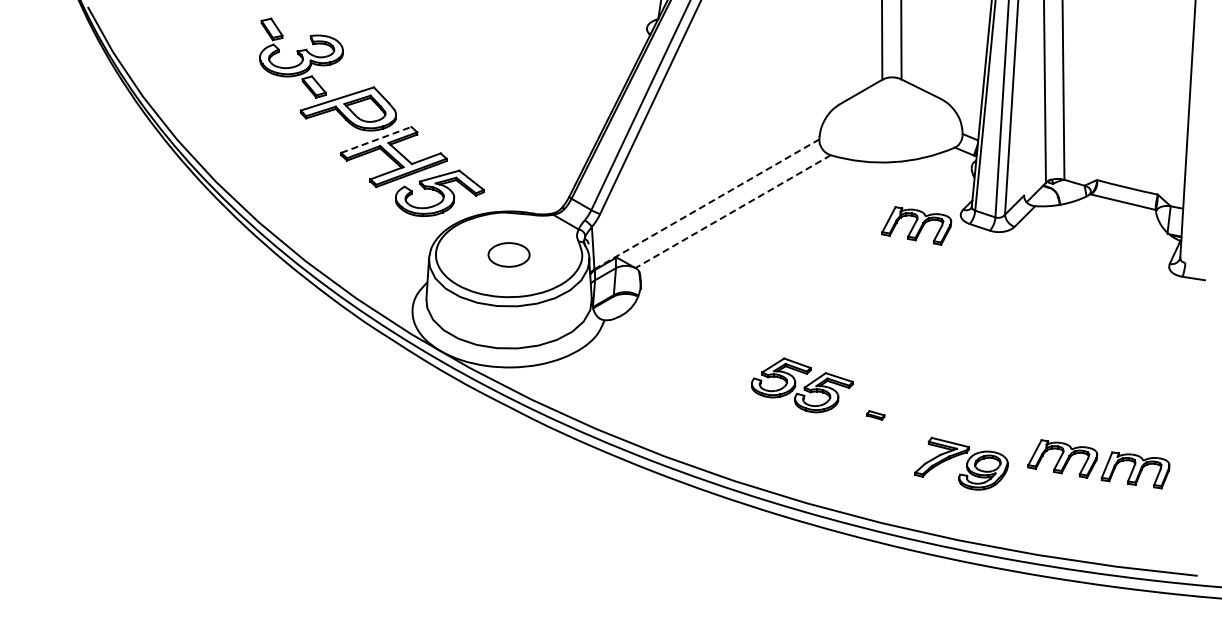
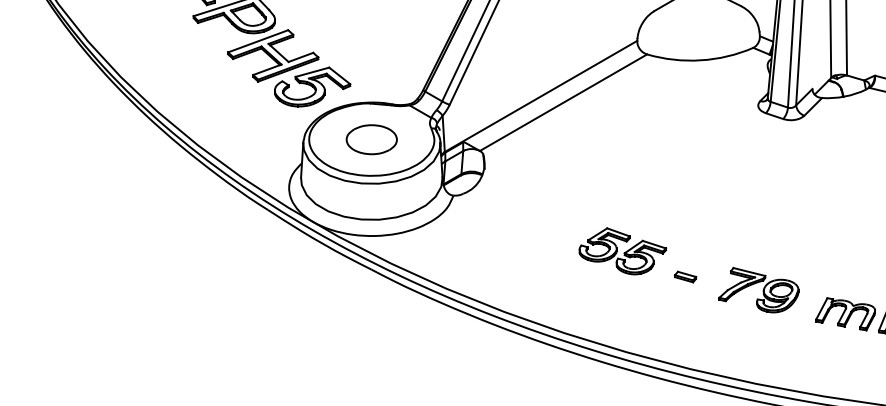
line: (376, 139) -> (258, 40), dashed -> solid
line: (706, 204) -> (540, 96), dashed -> solid
line: (733, 211) -> (563, 102), dashed -> solid
part: (916, 225) -> (720, 114), removed
part: (508, 254) -> (371, 139), size x1.43
part: (875, 415) -> (685, 277), size x1.43
part: (961, 463) -> (758, 289), moved

